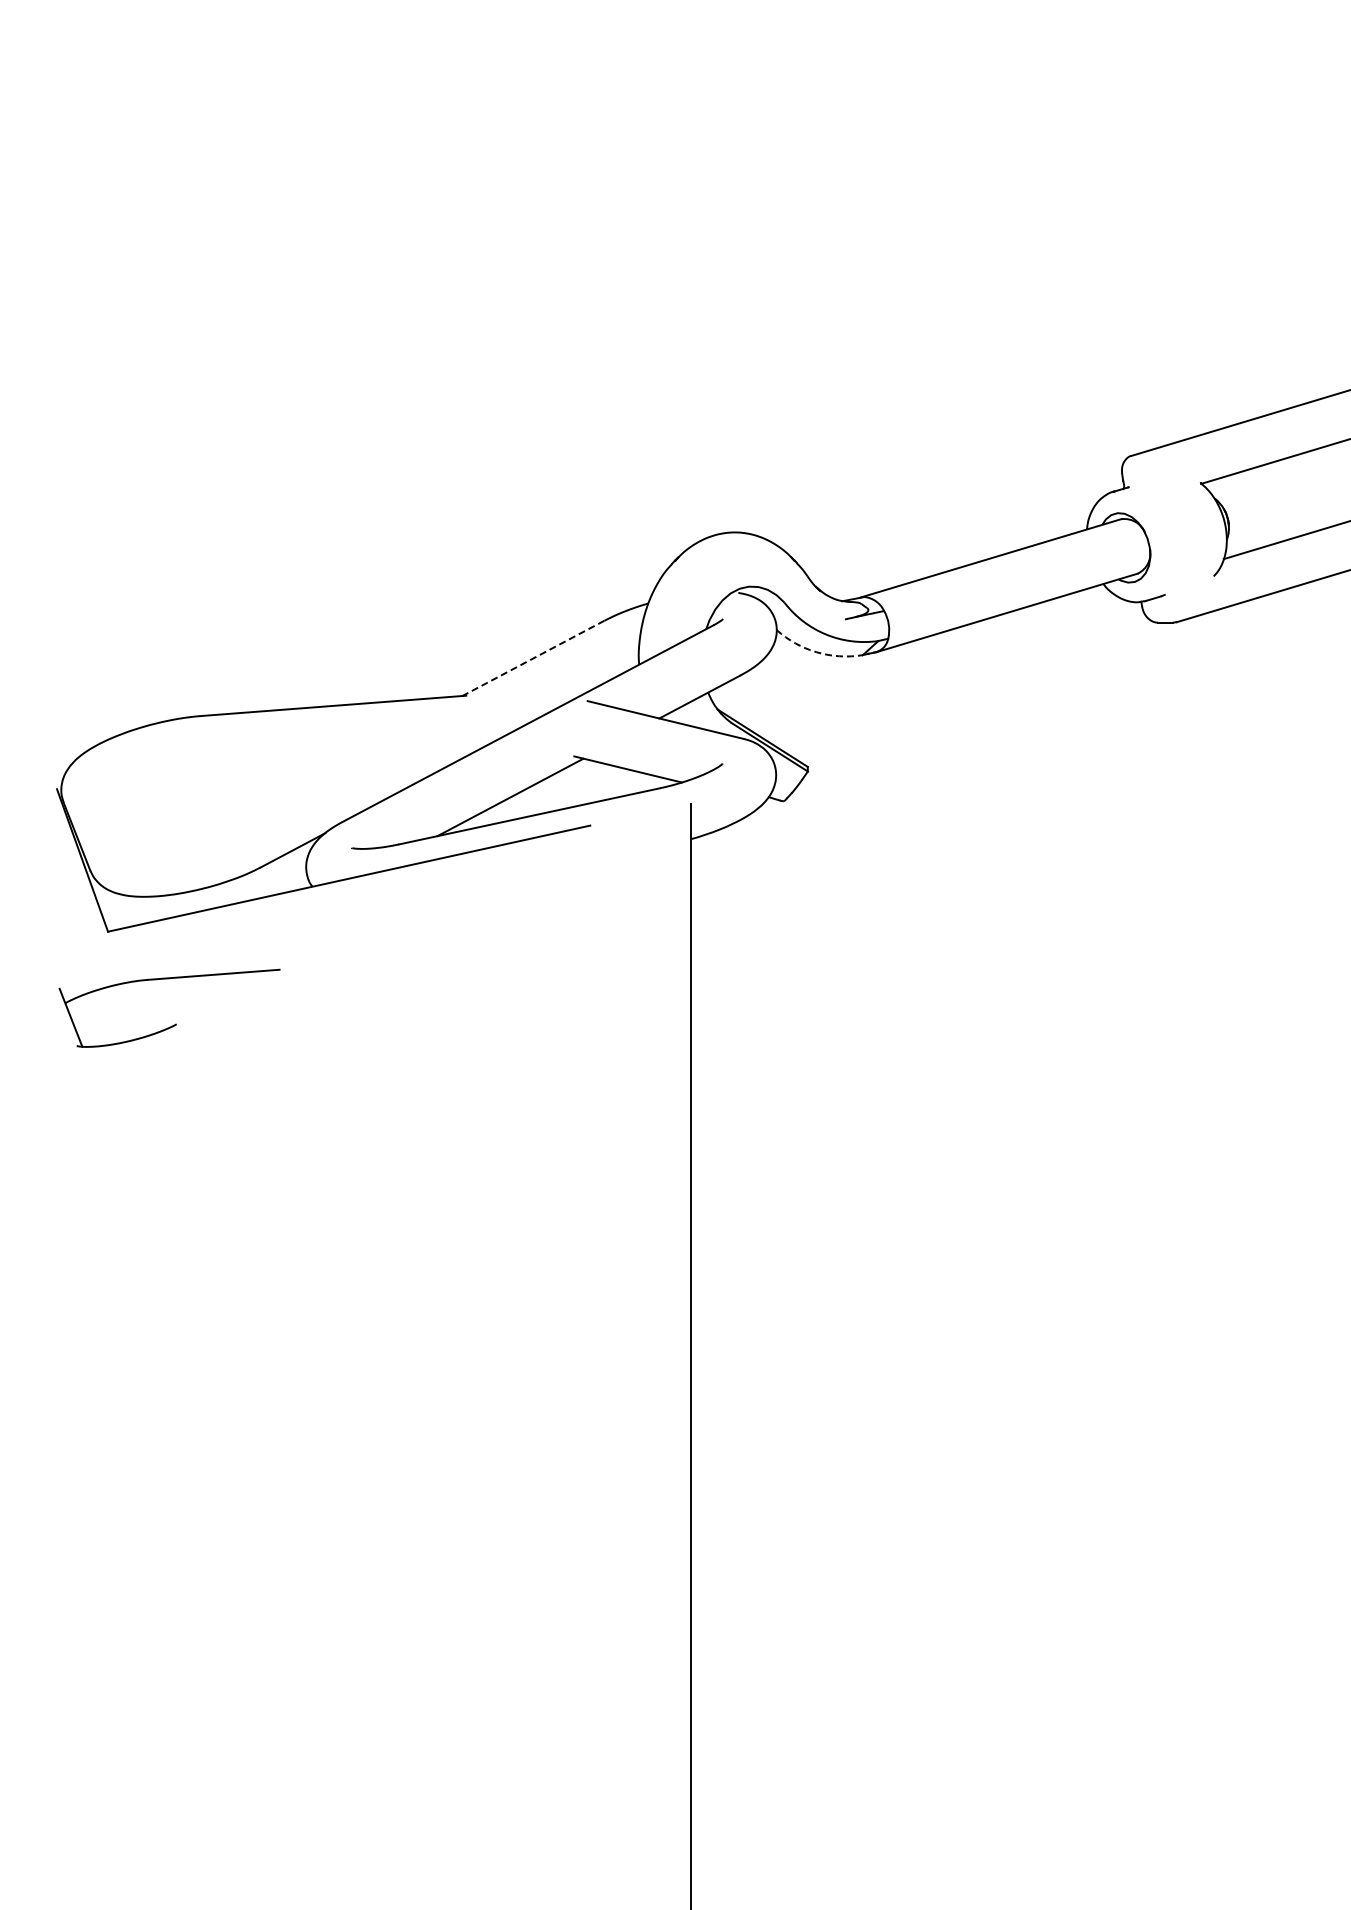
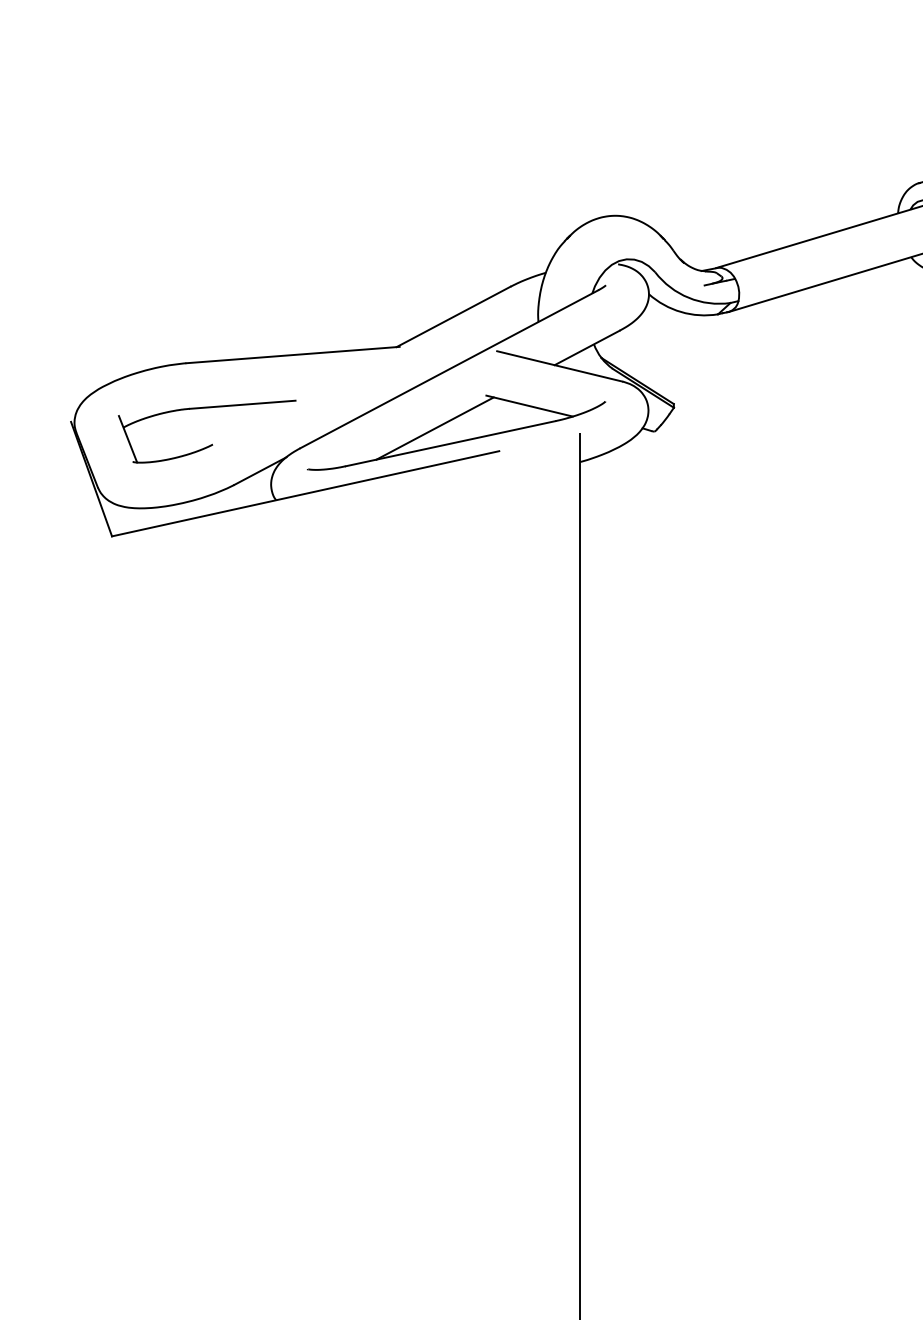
arc: (816, 652) -> (680, 312), dashed -> solid
line: (533, 658) -> (453, 317), dashed -> solid
part: (175, 1023) -> (211, 443), moved

